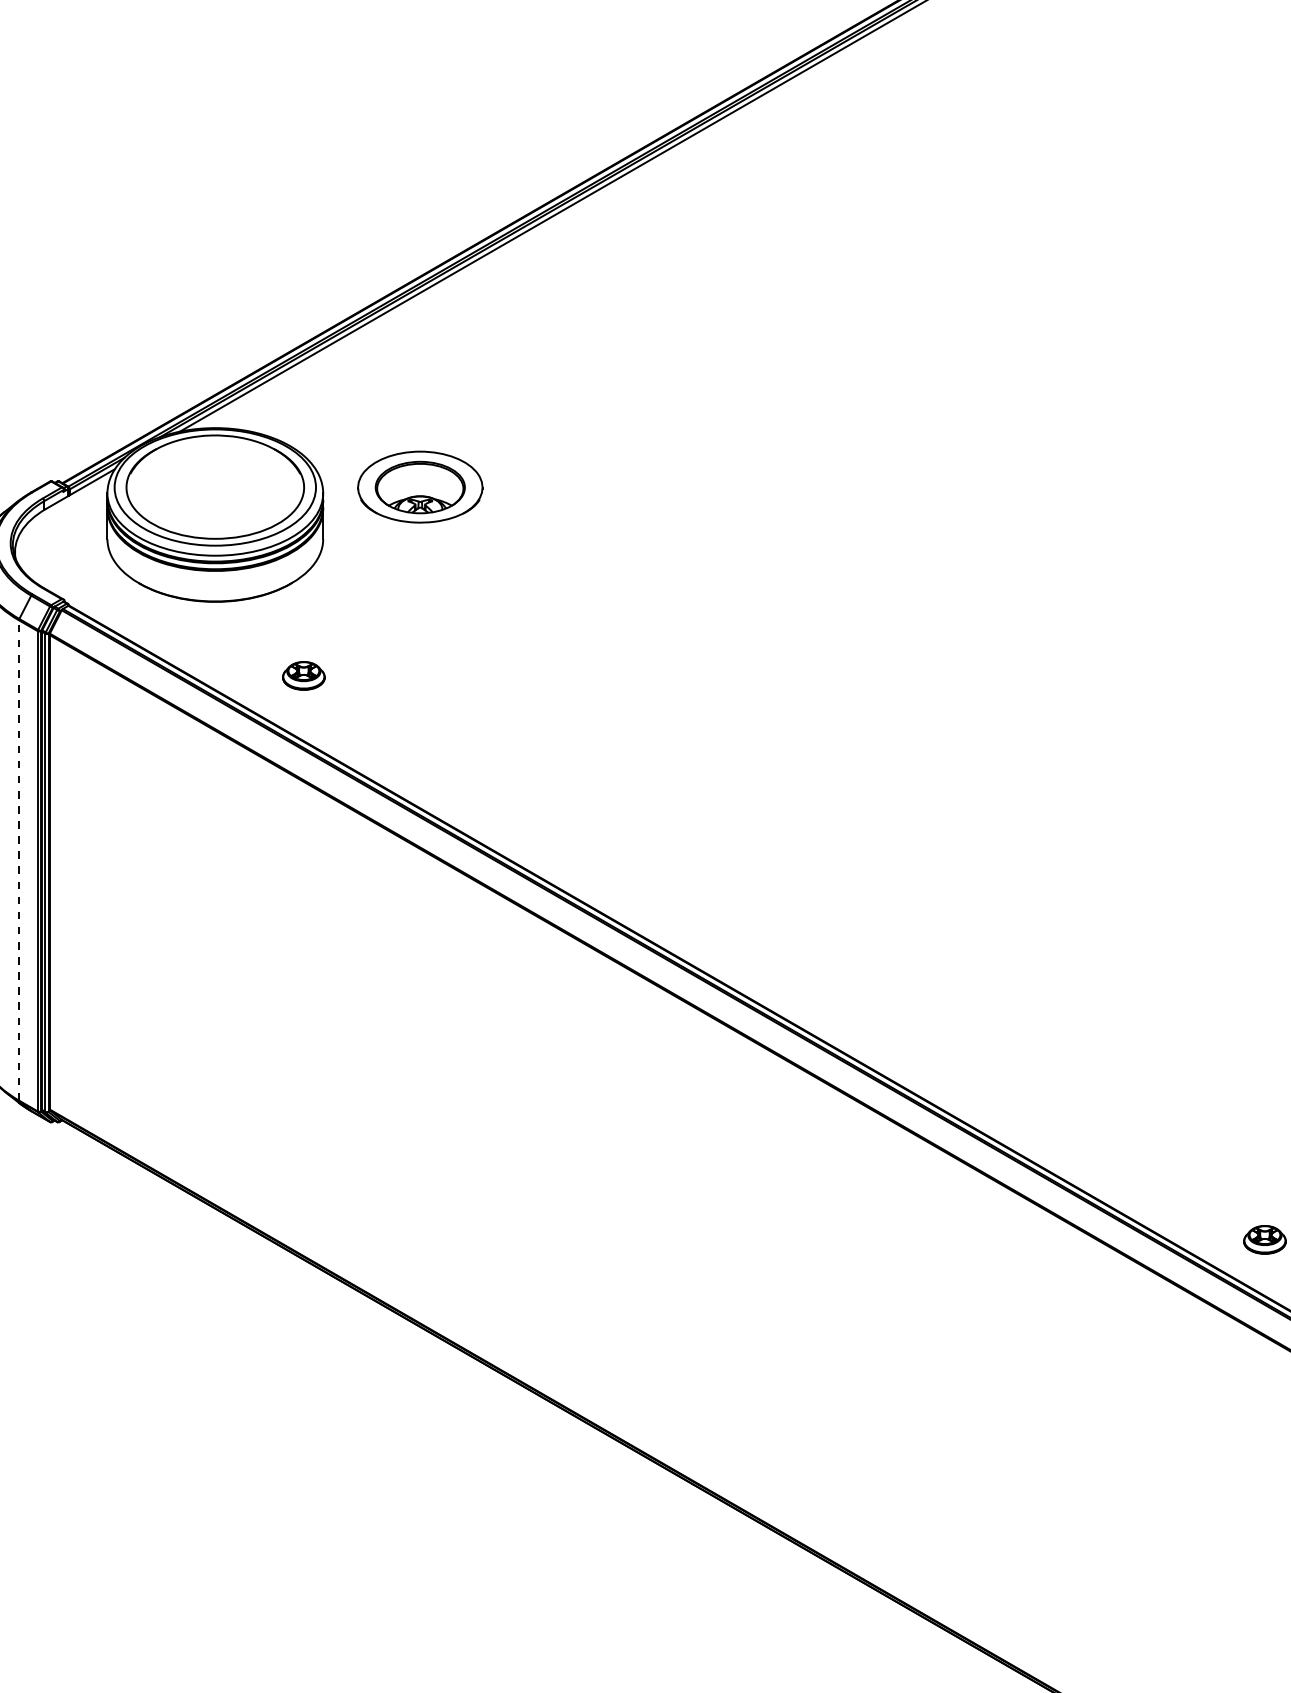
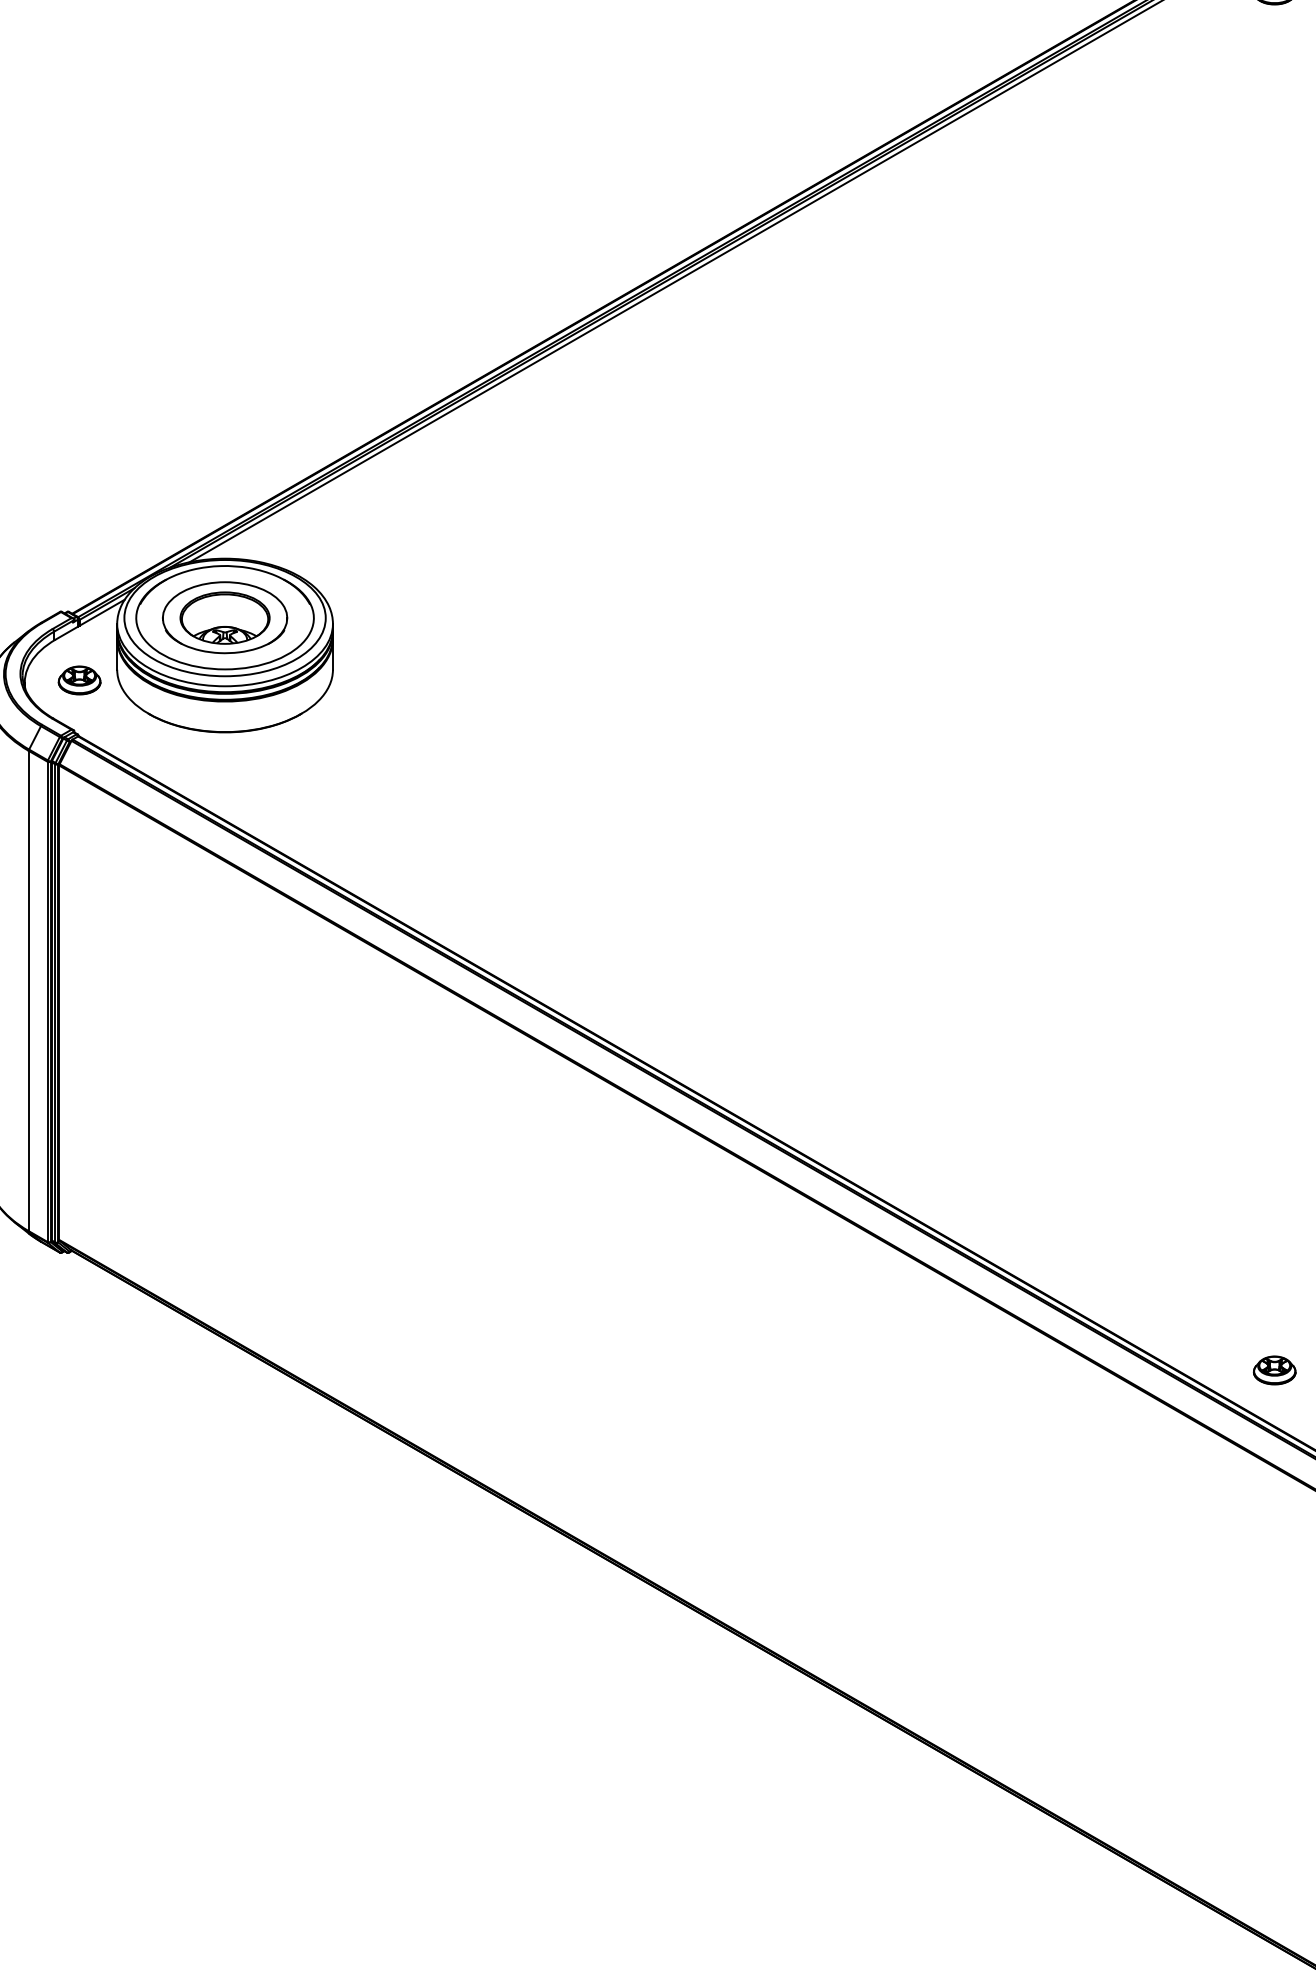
part: (420, 486) -> (225, 617), moved
part: (303, 675) -> (79, 680), moved
line: (18, 859) -> (28, 990), dashed -> solid

